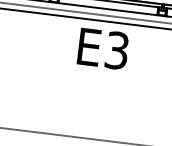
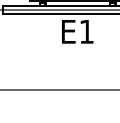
text: (116, 50) -> (86, 31), E3 -> E1

